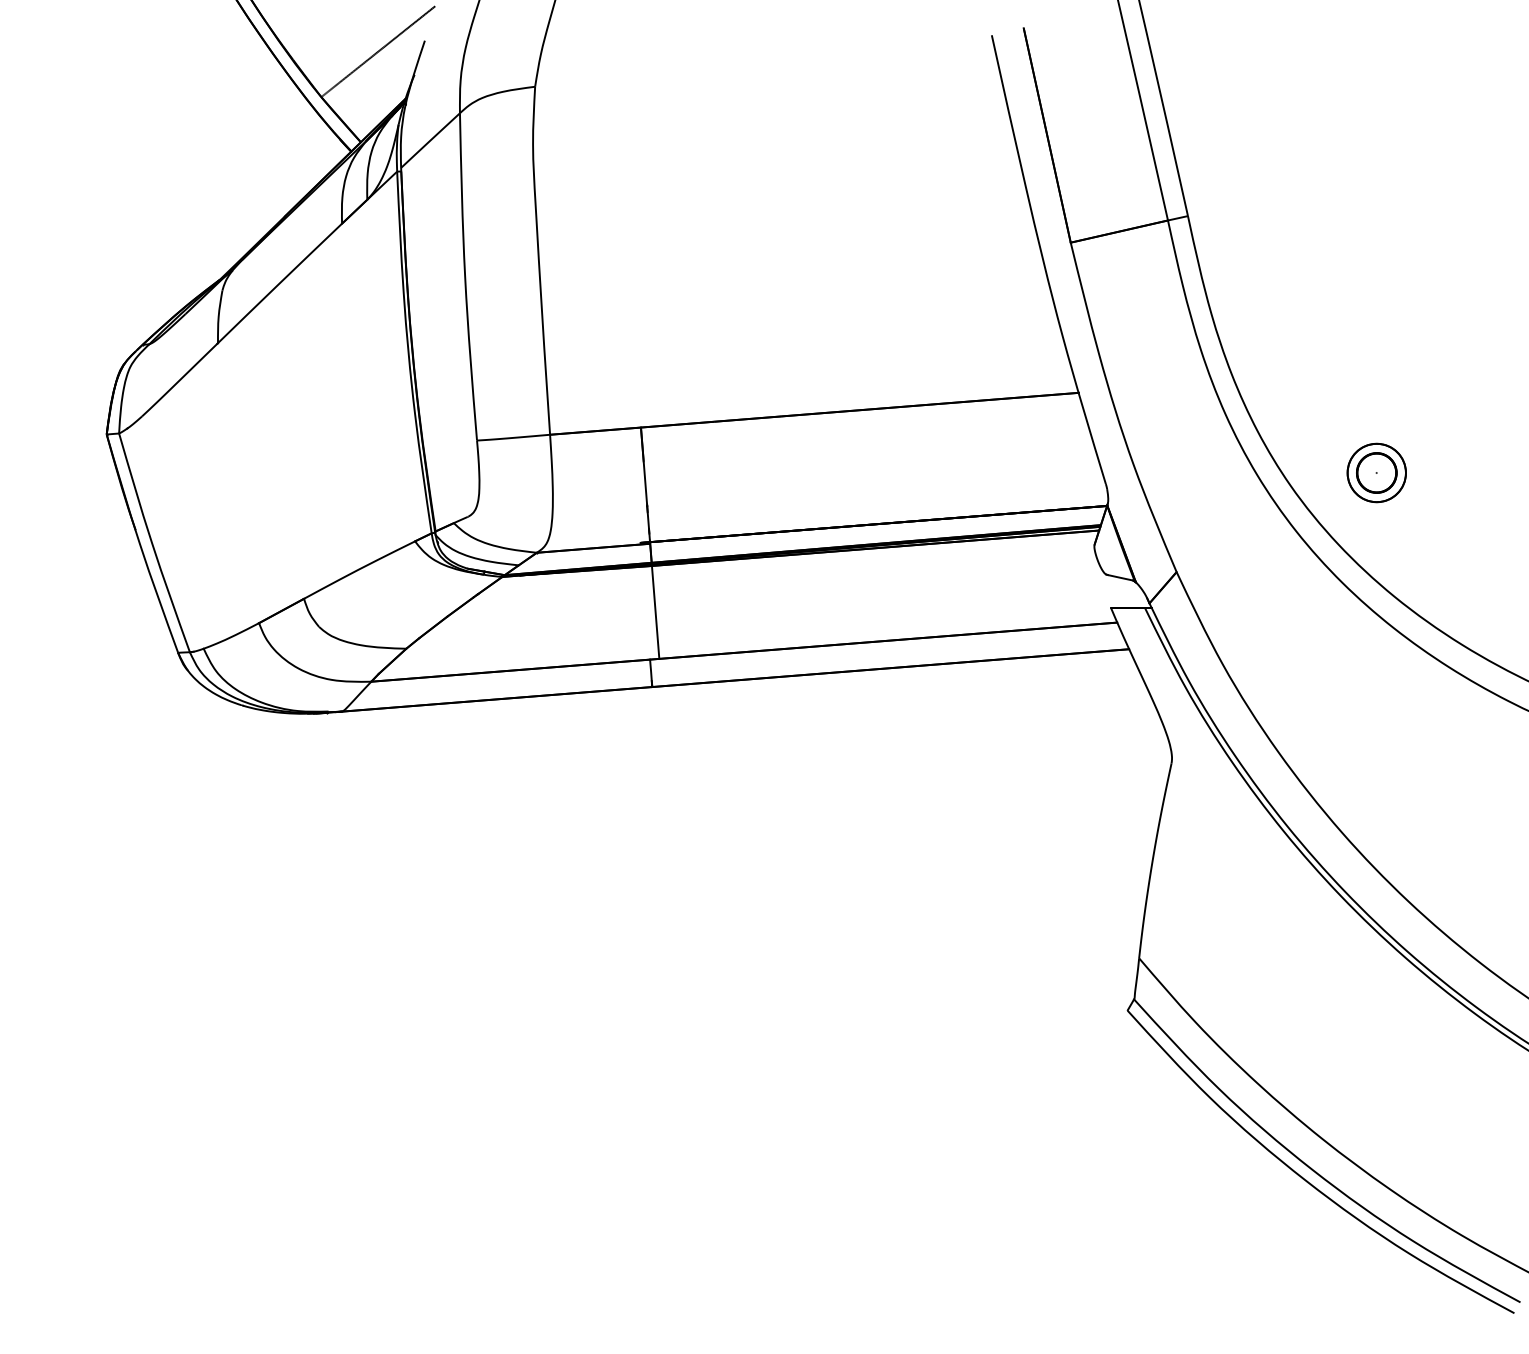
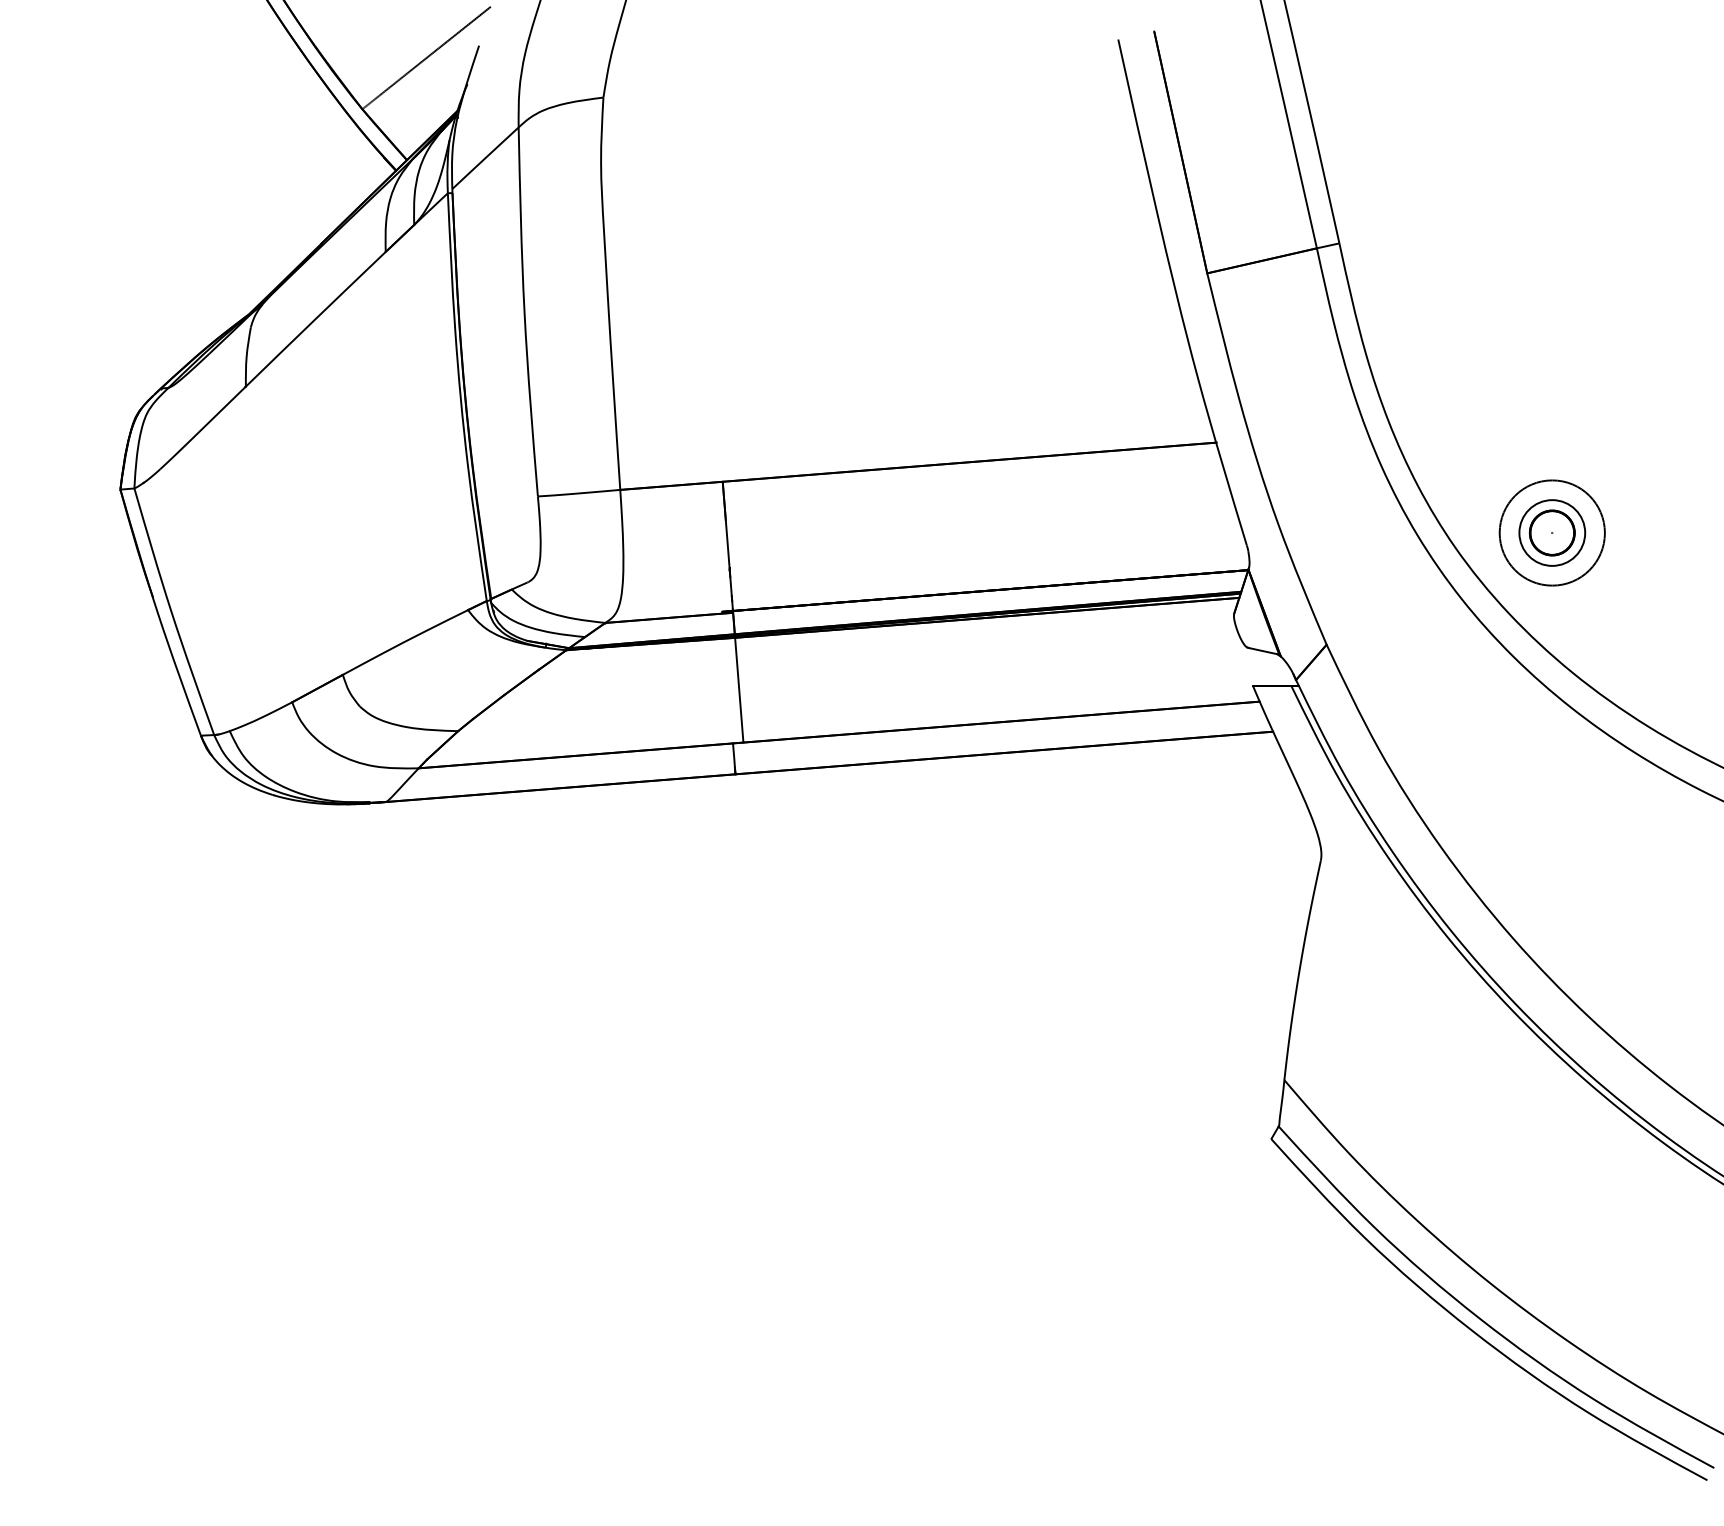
circle: (1376, 472) -> (1552, 532), size x1.6

